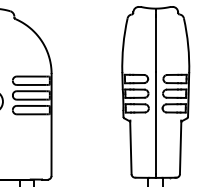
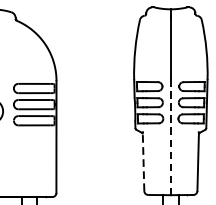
line: (155, 123) -> (170, 135), solid -> dashed
line: (130, 147) -> (143, 161), solid -> dashed

